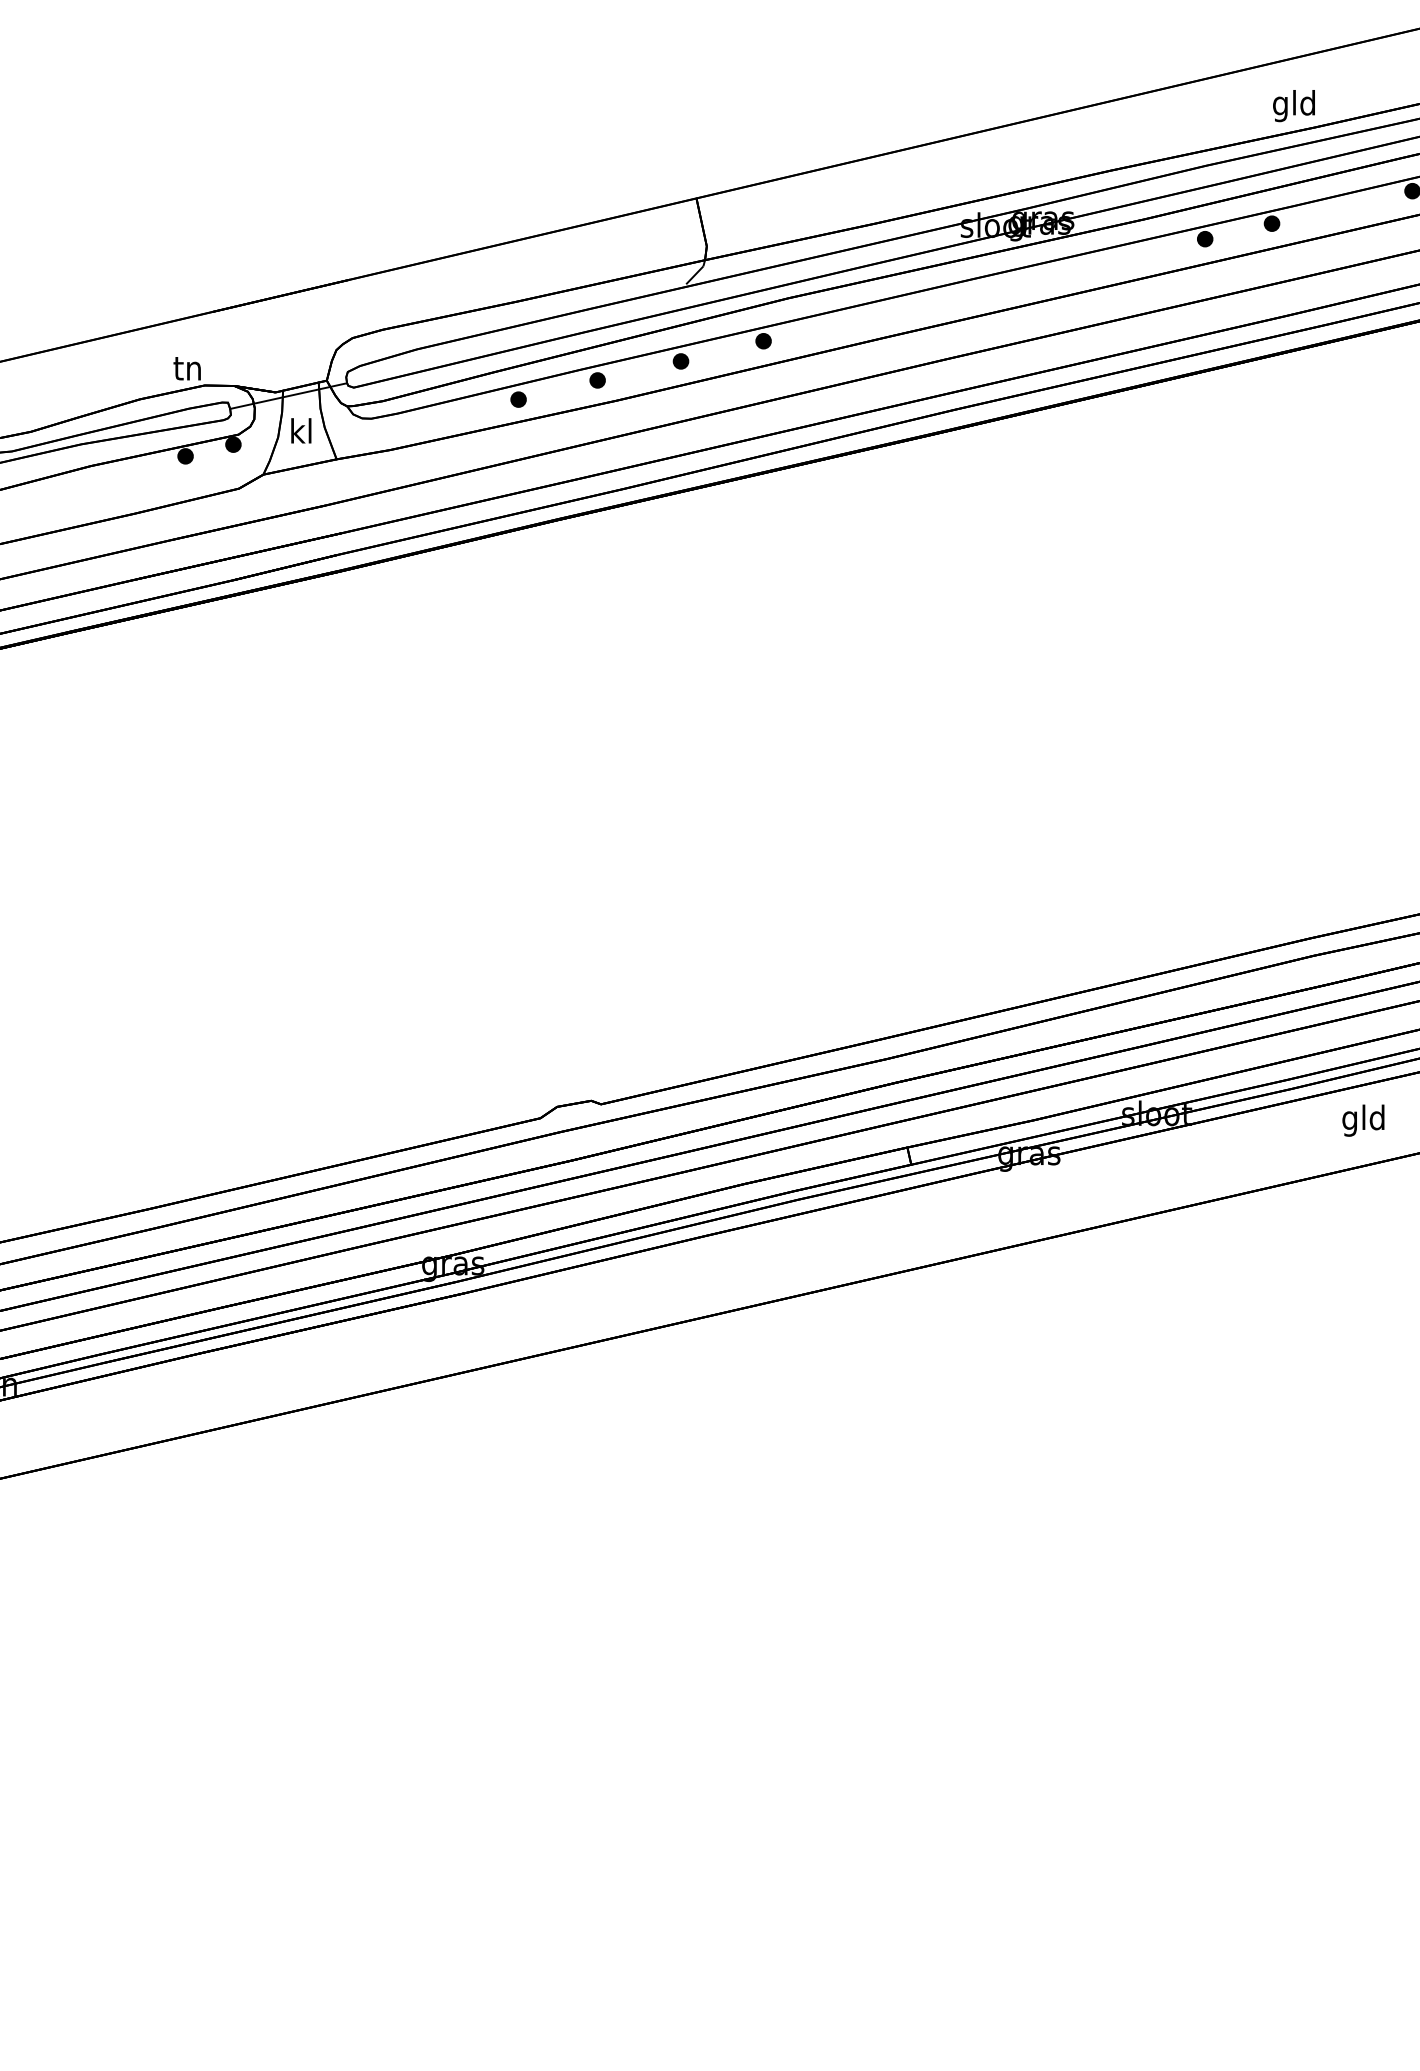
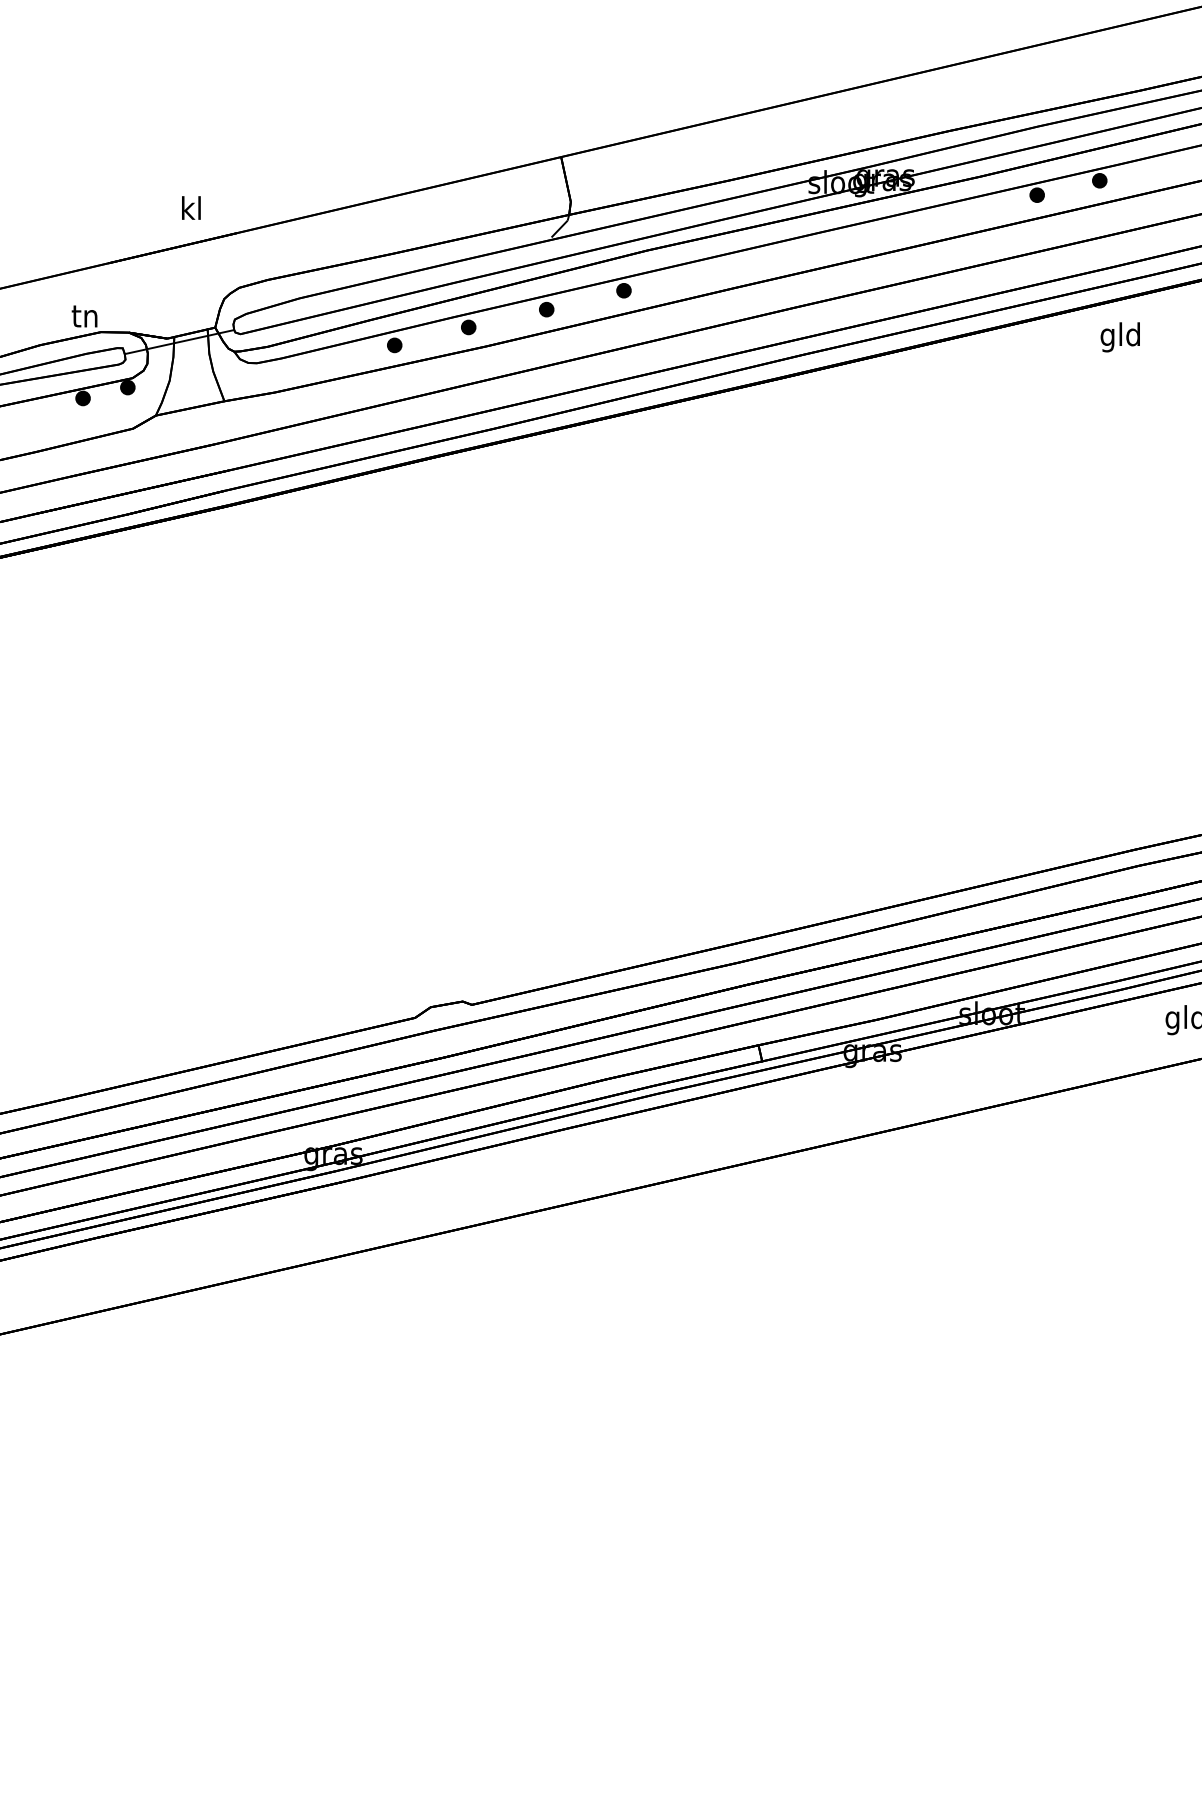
text: (1293, 106) -> (1119, 337), moved
text: (301, 430) -> (191, 207), moved

